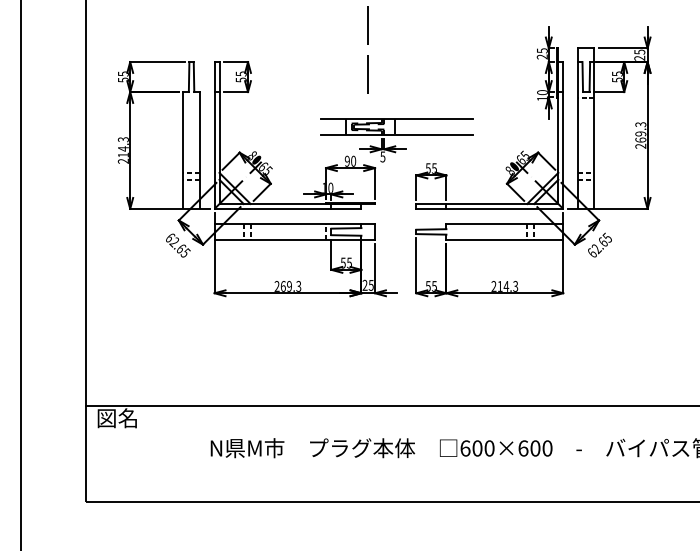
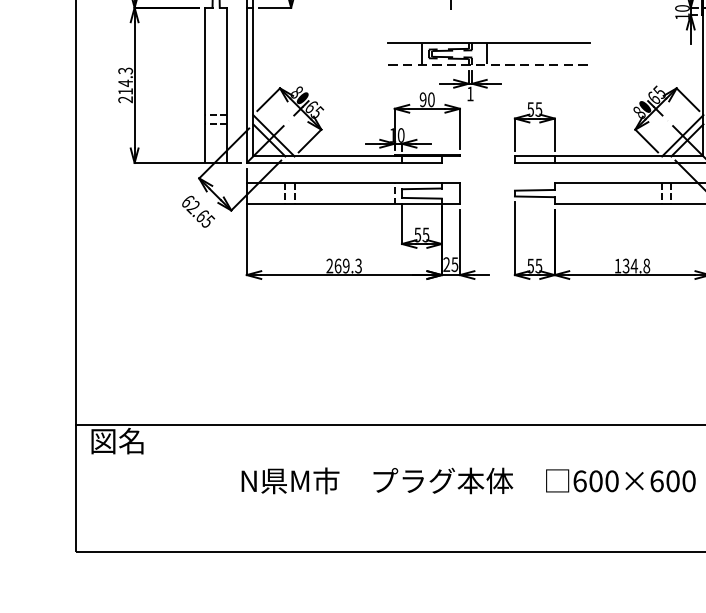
line: (397, 135) -> (489, 65), solid -> dashed
text: (382, 156) -> (469, 93), 5 -> 1
text: (504, 286) -> (631, 266), 214.3 -> 134.8

